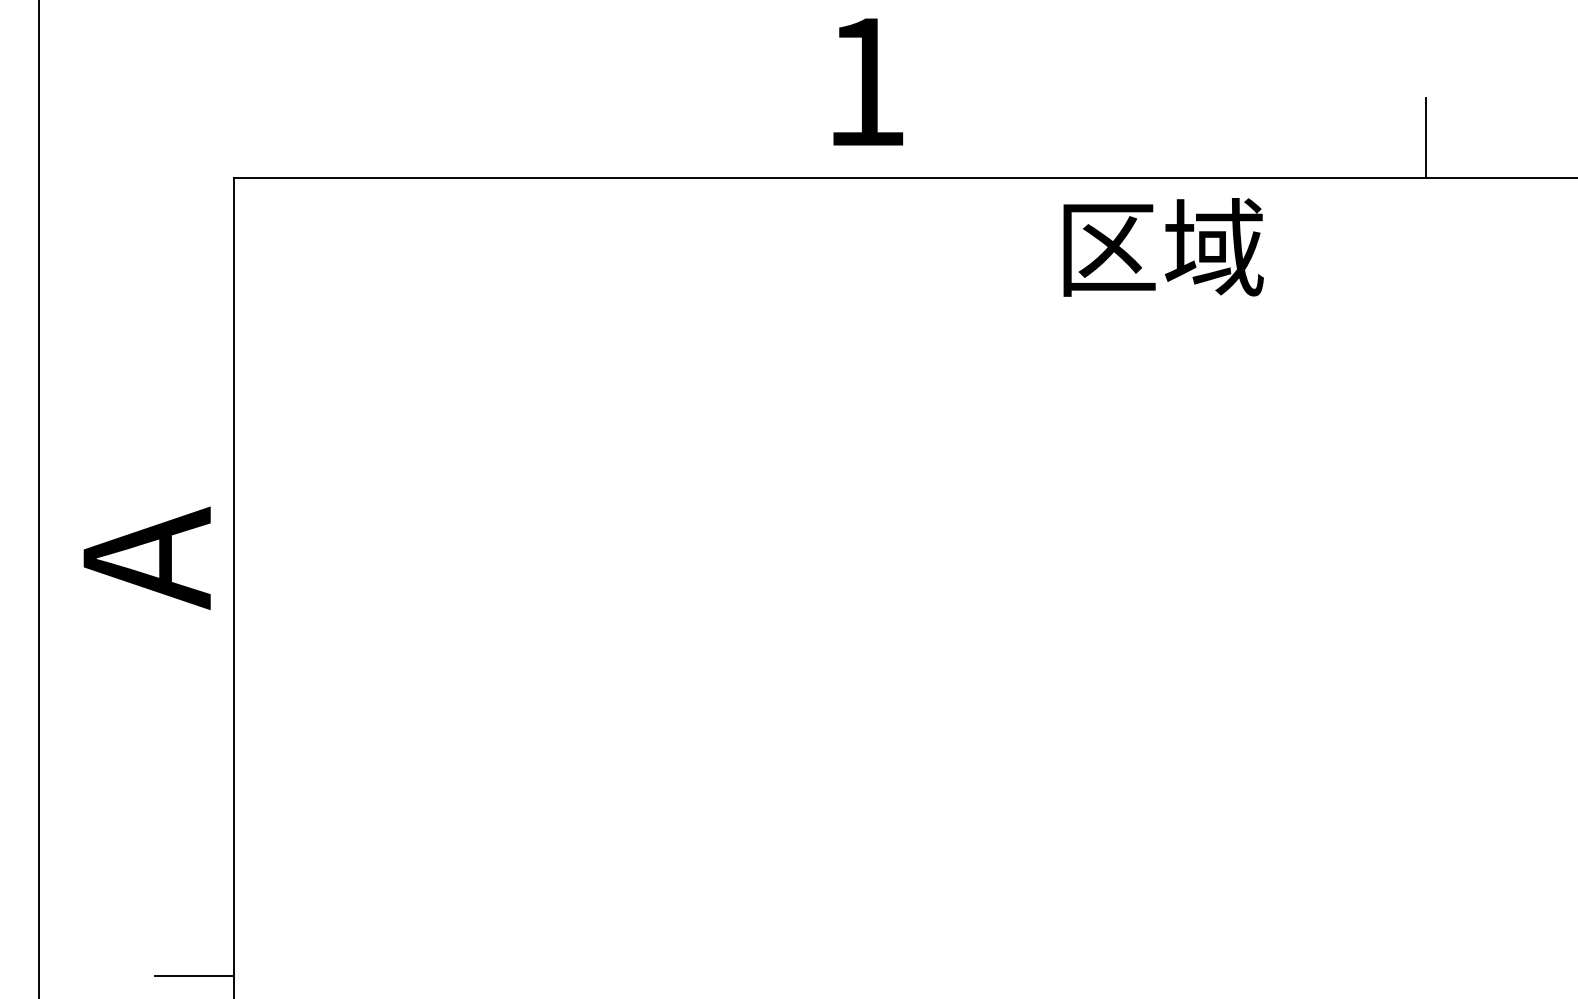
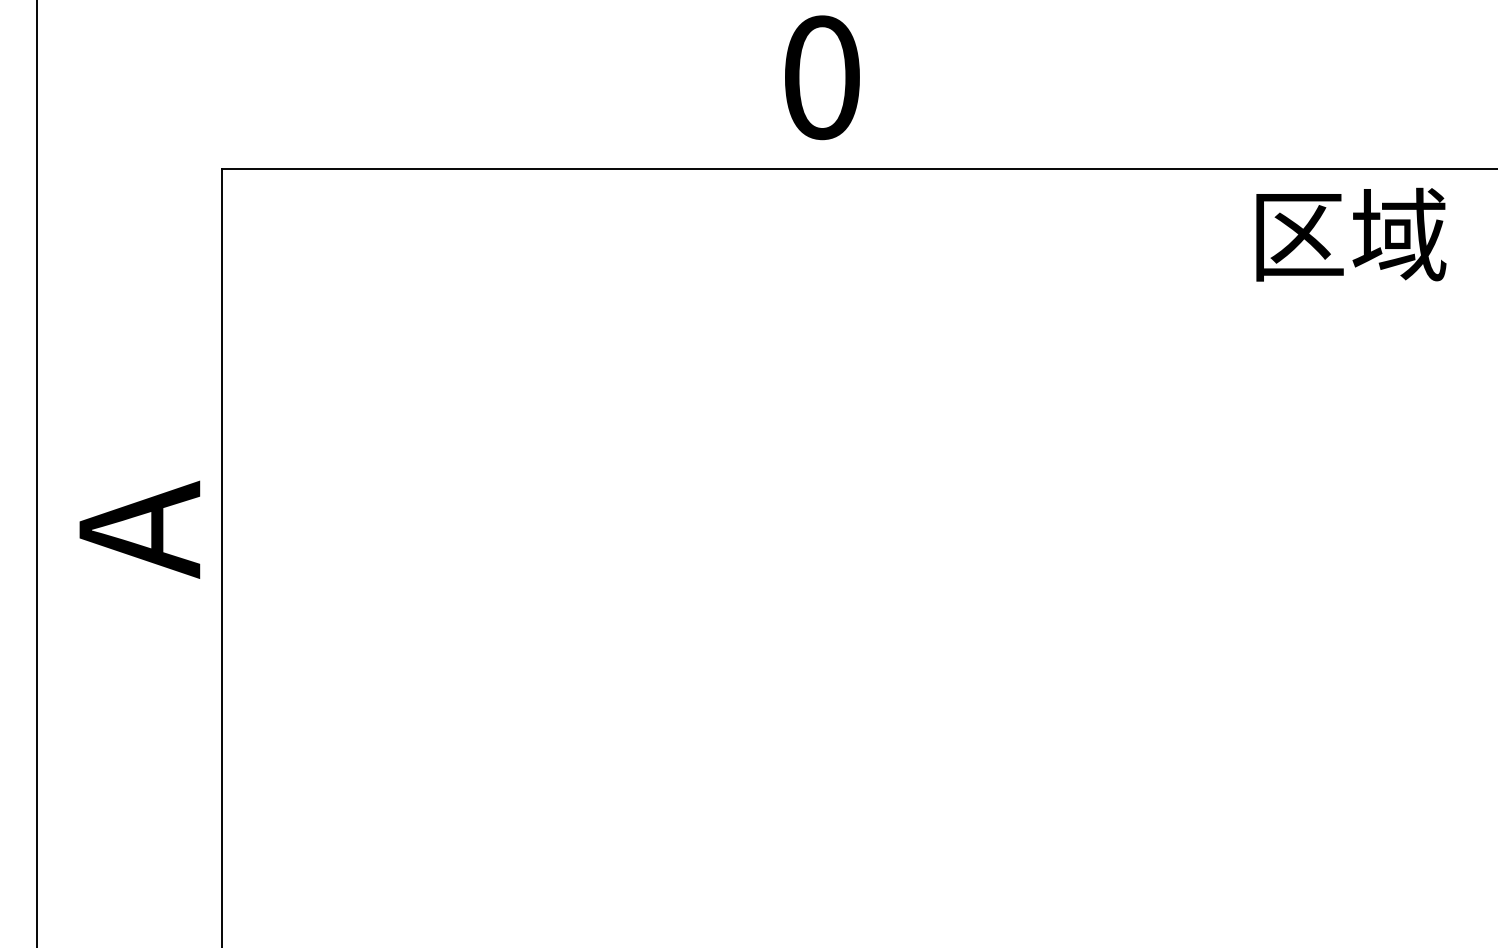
text: (866, 81) -> (822, 77), 1 -> 0
line: (1425, 137) -> (1353, 130), removed
text: (1163, 247) -> (1351, 234), moved
line: (194, 975) -> (184, 925), removed

